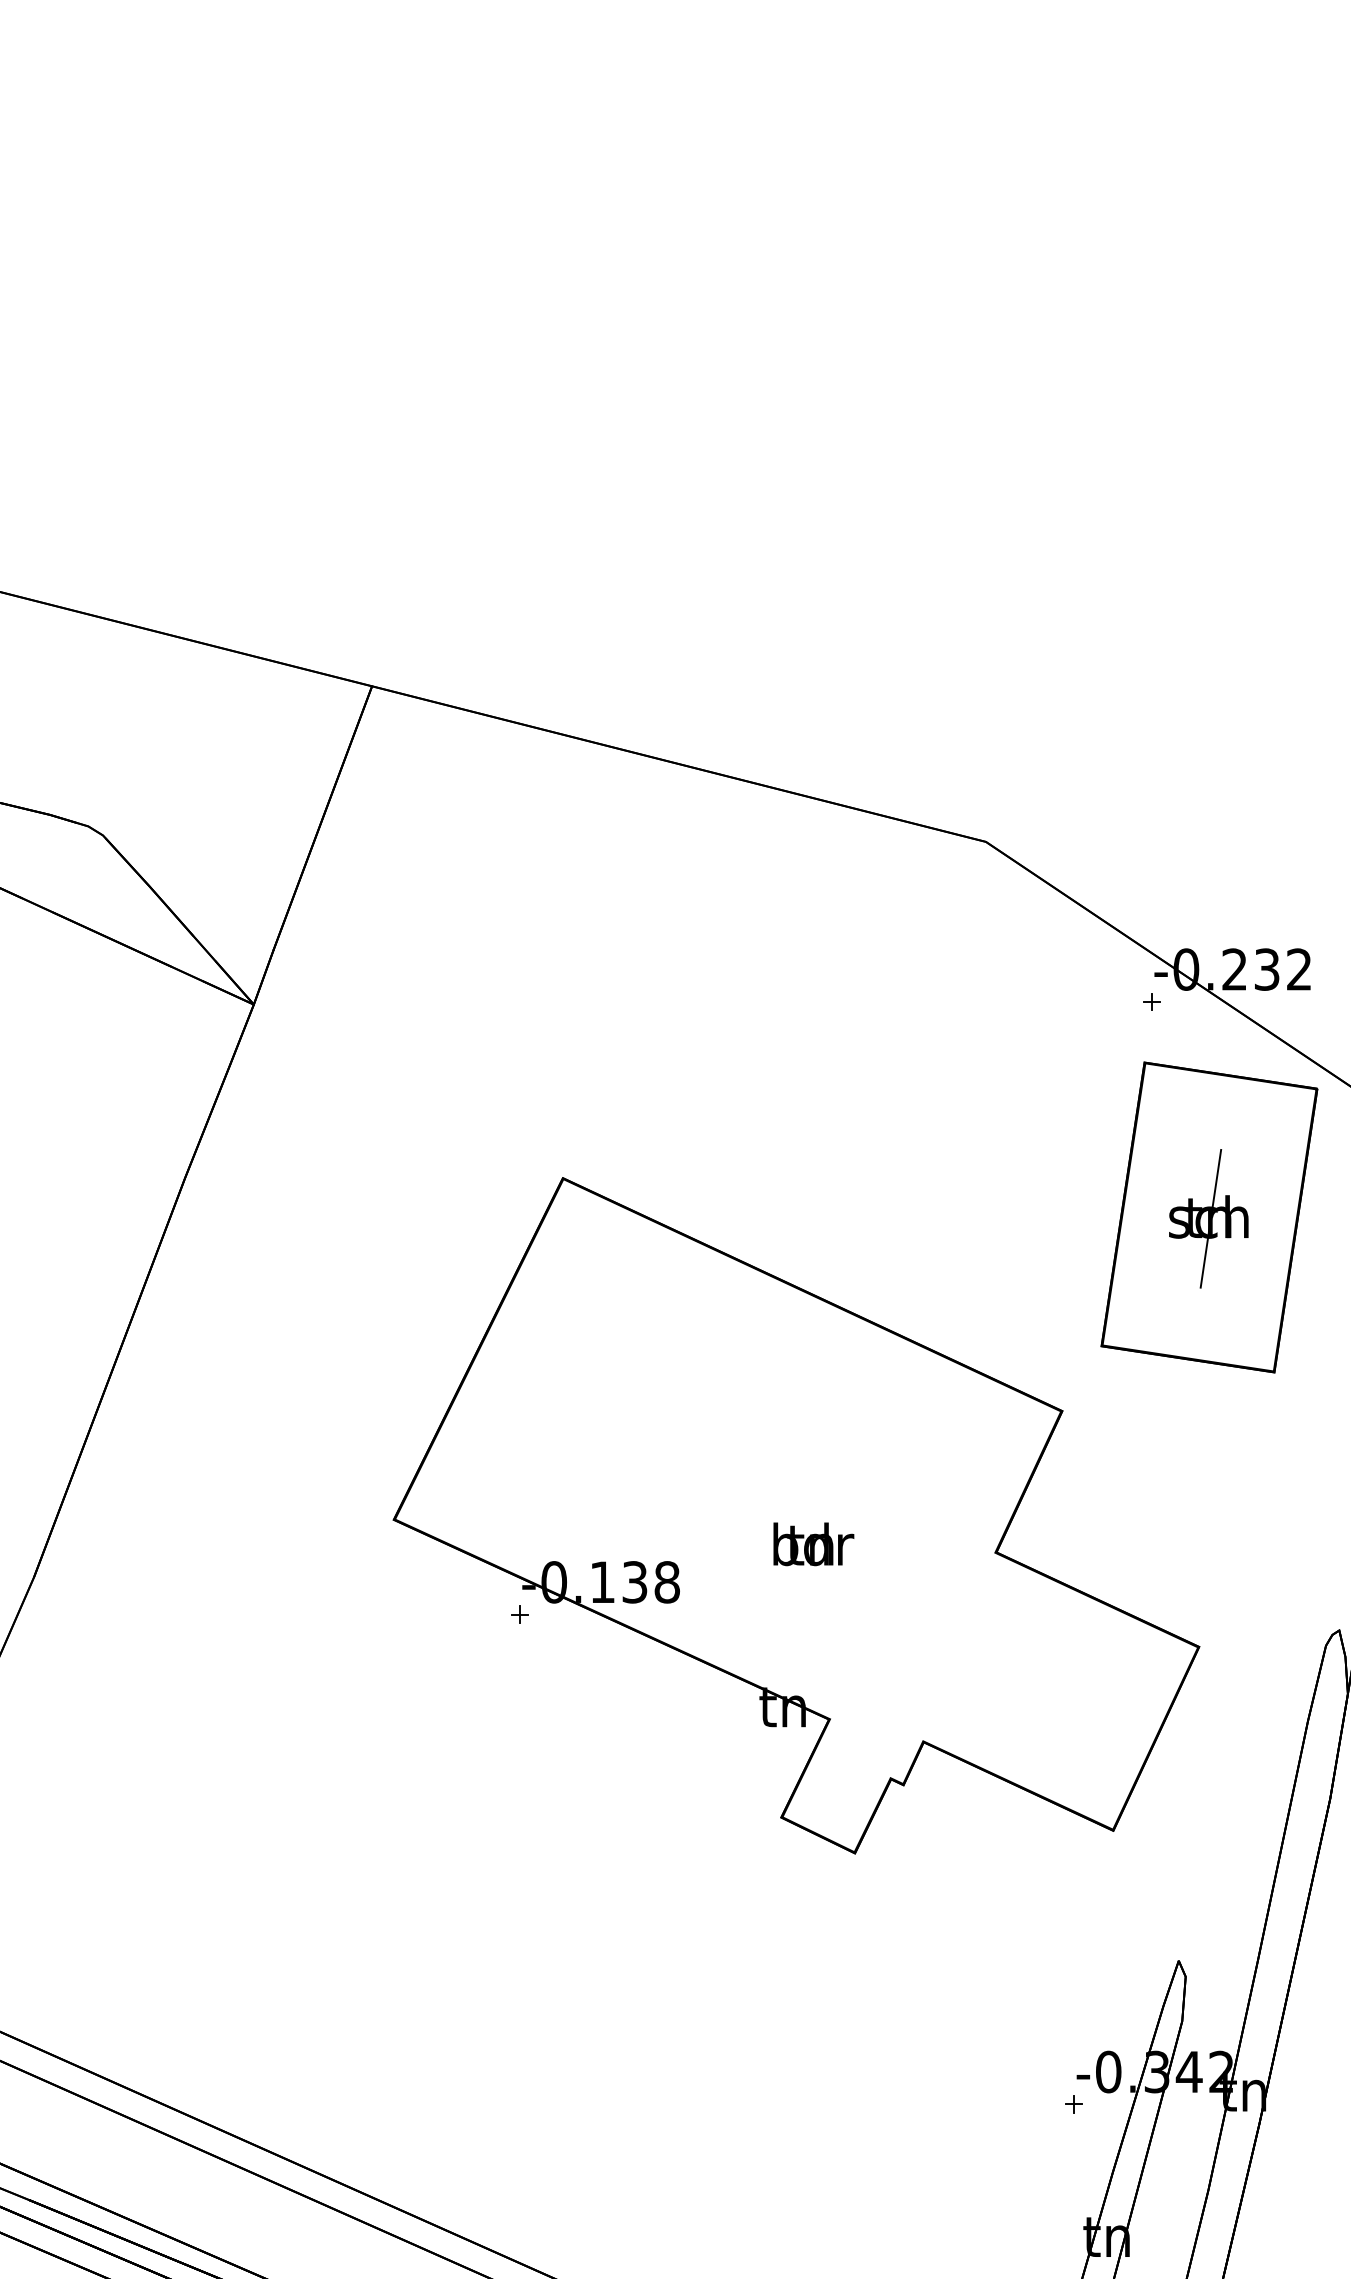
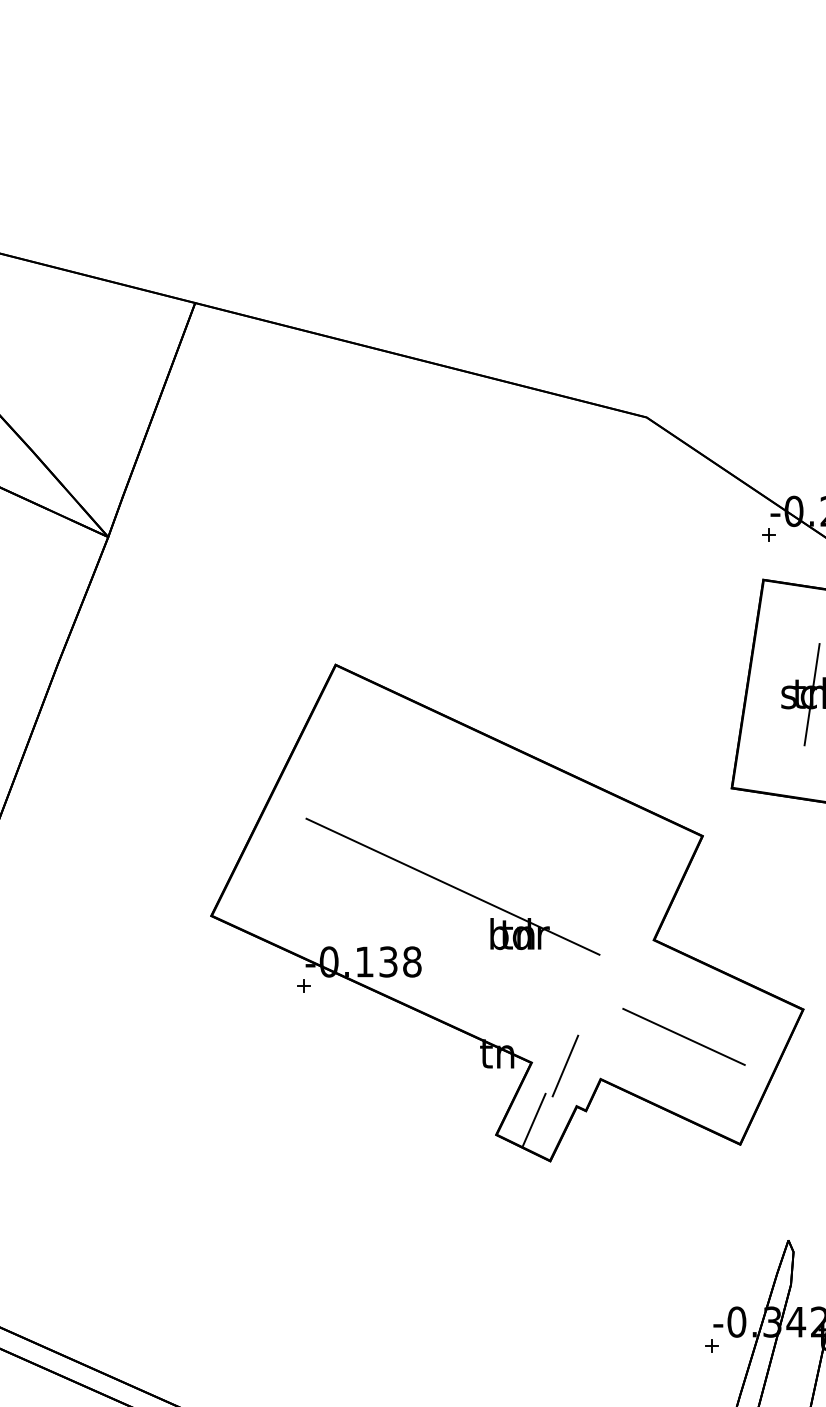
line: (722, 1479) -> (452, 886), added
line: (1036, 1684) -> (683, 1037), added
line: (875, 1723) -> (565, 1065), added
line: (832, 1796) -> (533, 1119), added

